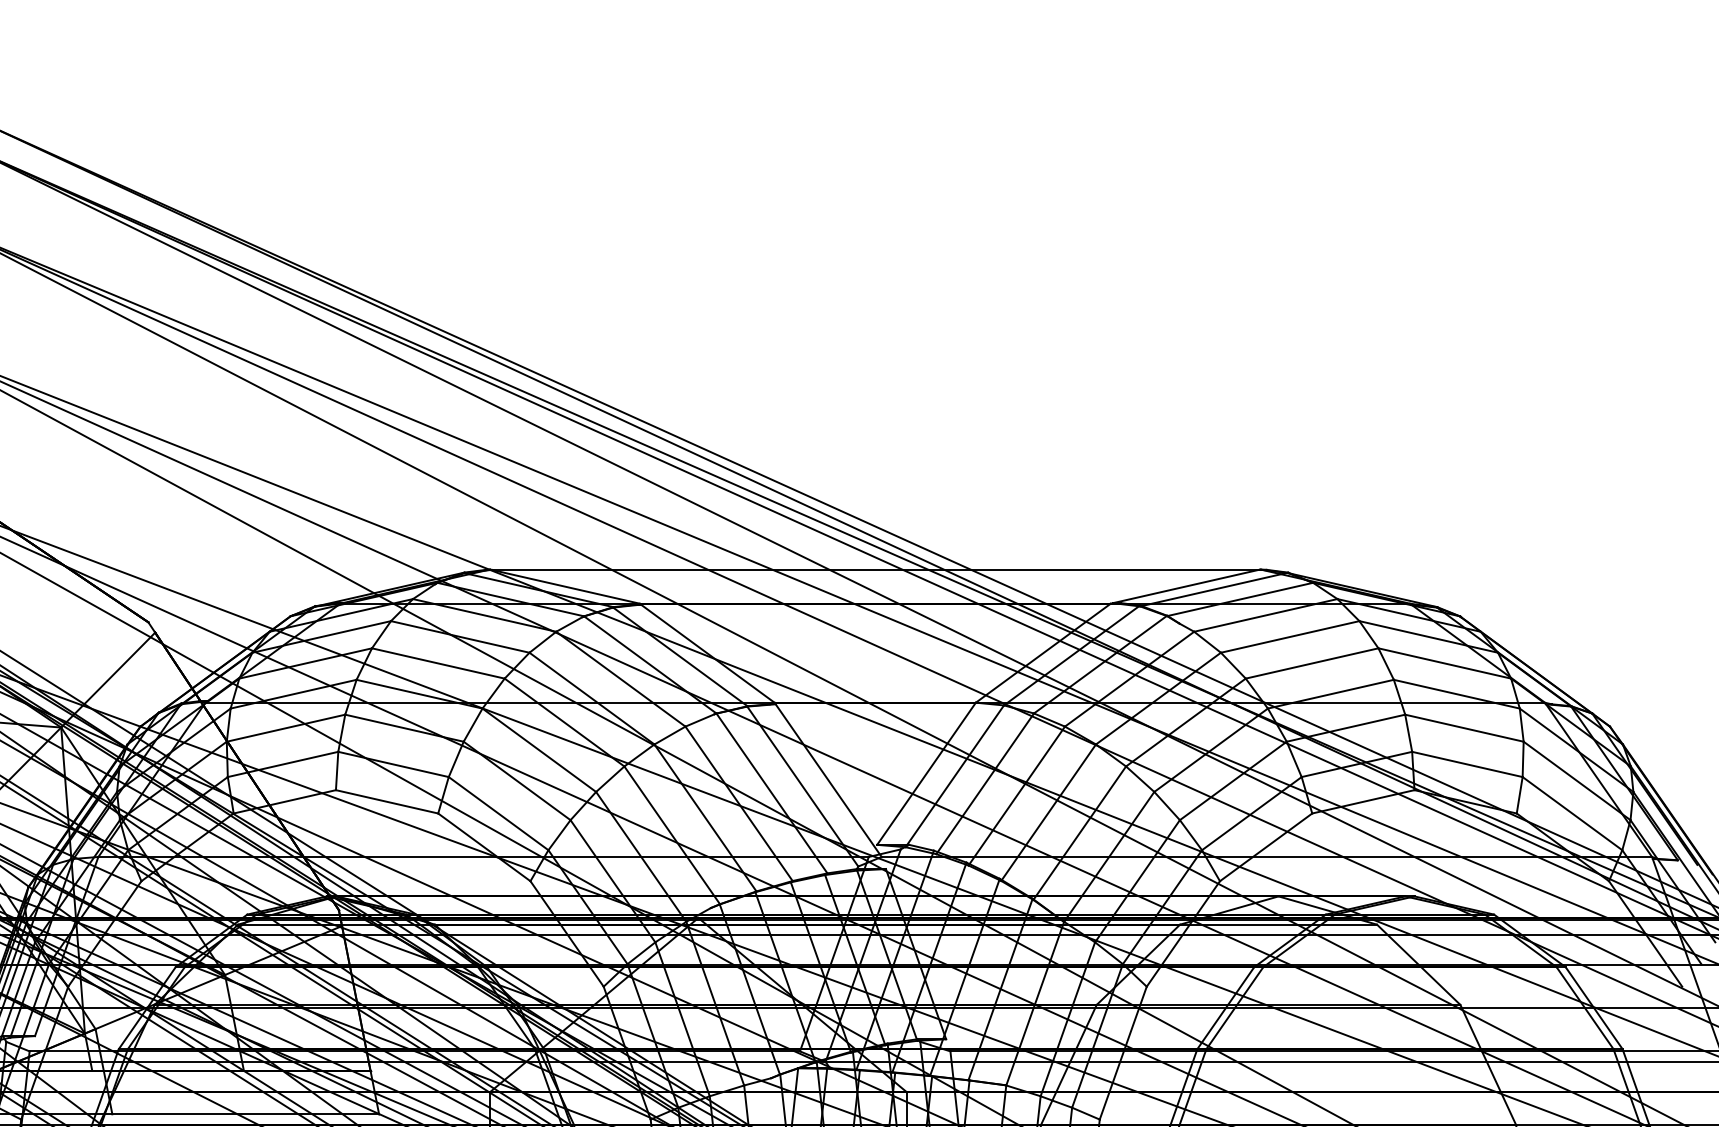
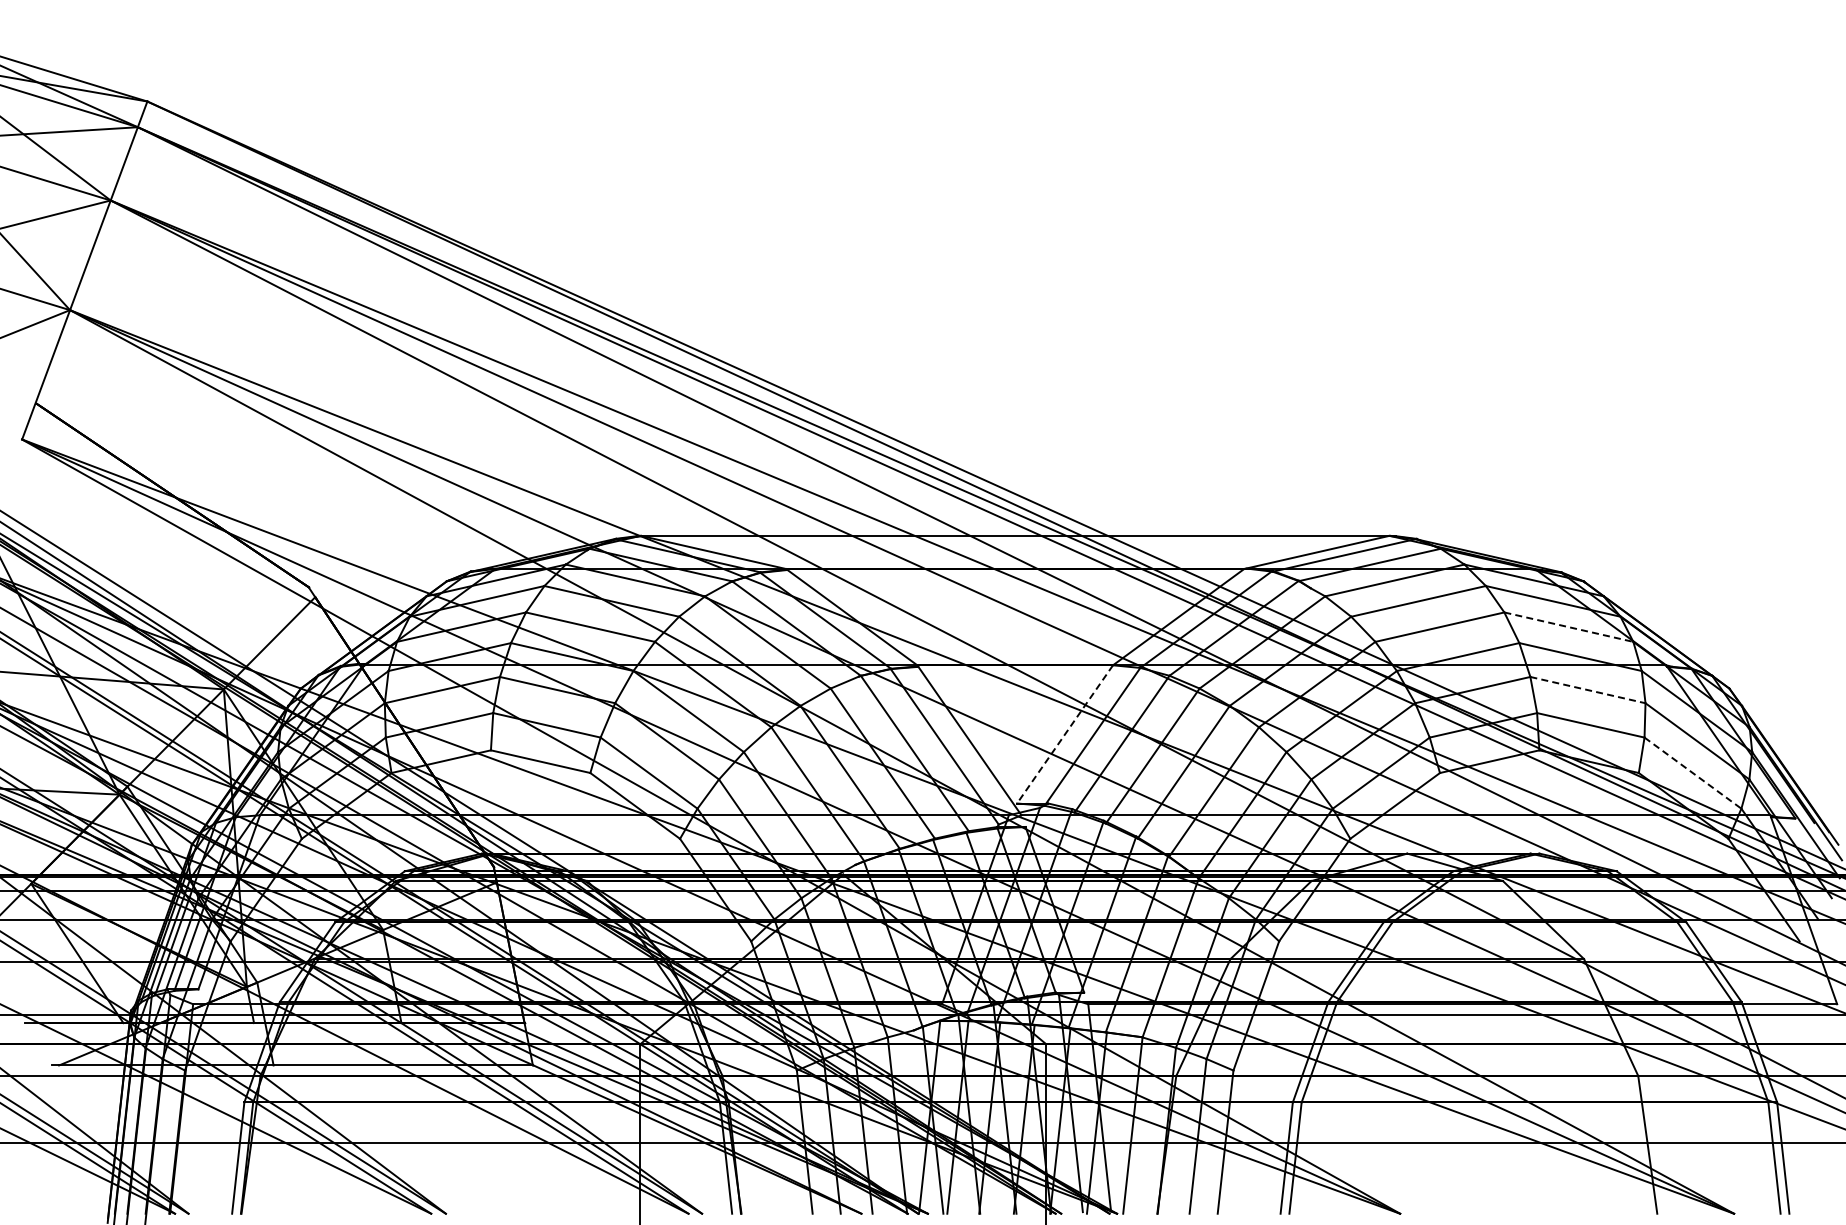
line: (1445, 663) -> (1569, 627), solid -> dashed
line: (1465, 728) -> (1588, 690), solid -> dashed
line: (925, 773) -> (1064, 734), solid -> dashed
line: (1573, 813) -> (1693, 773), solid -> dashed

